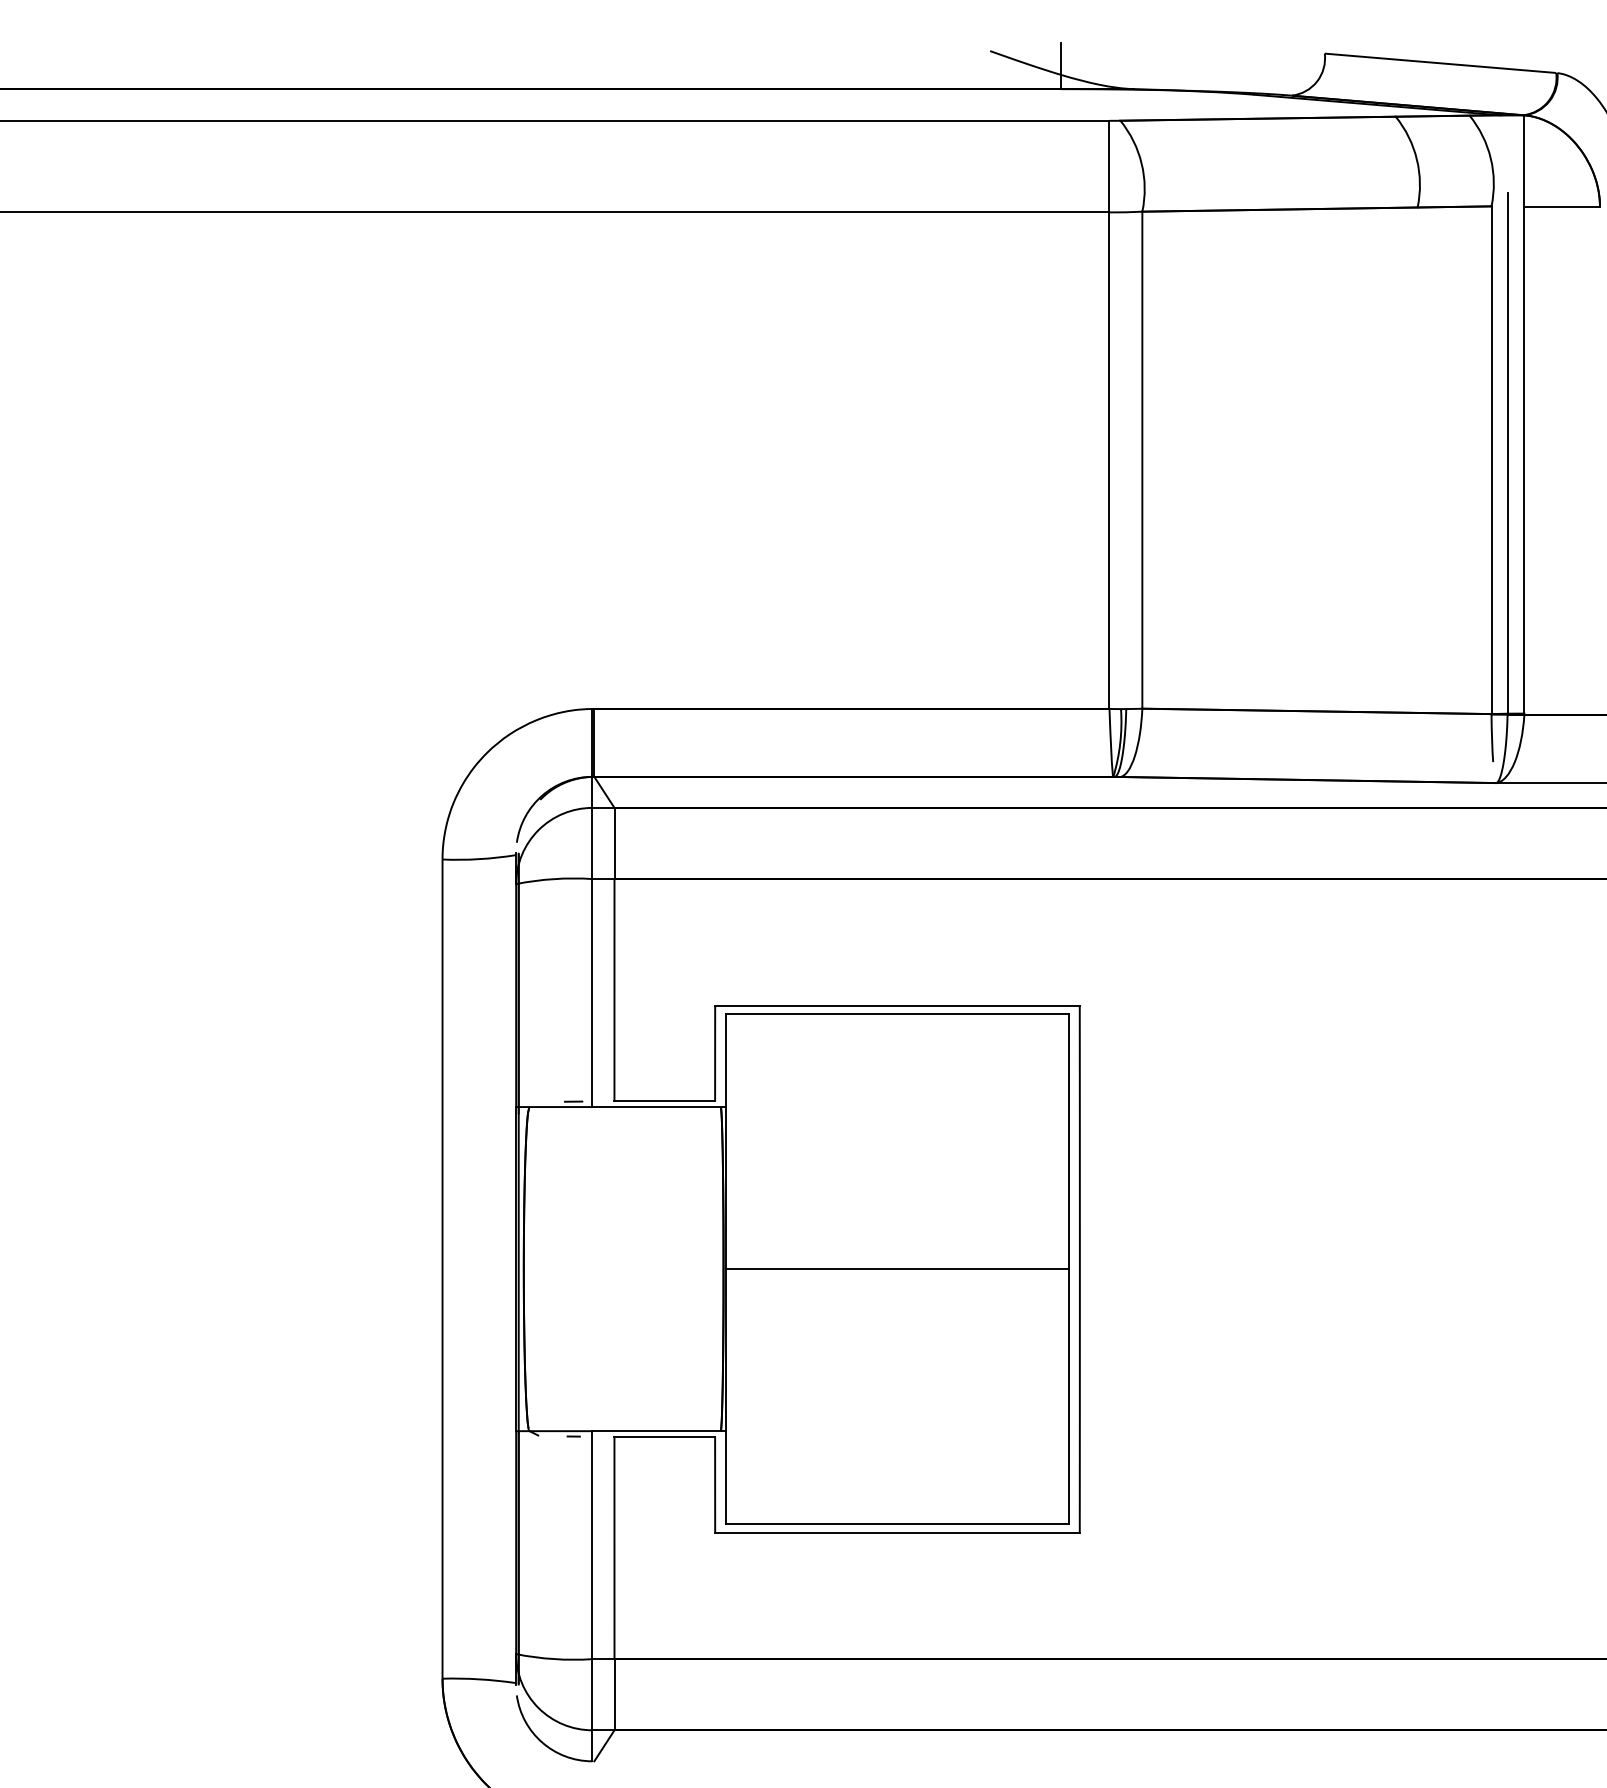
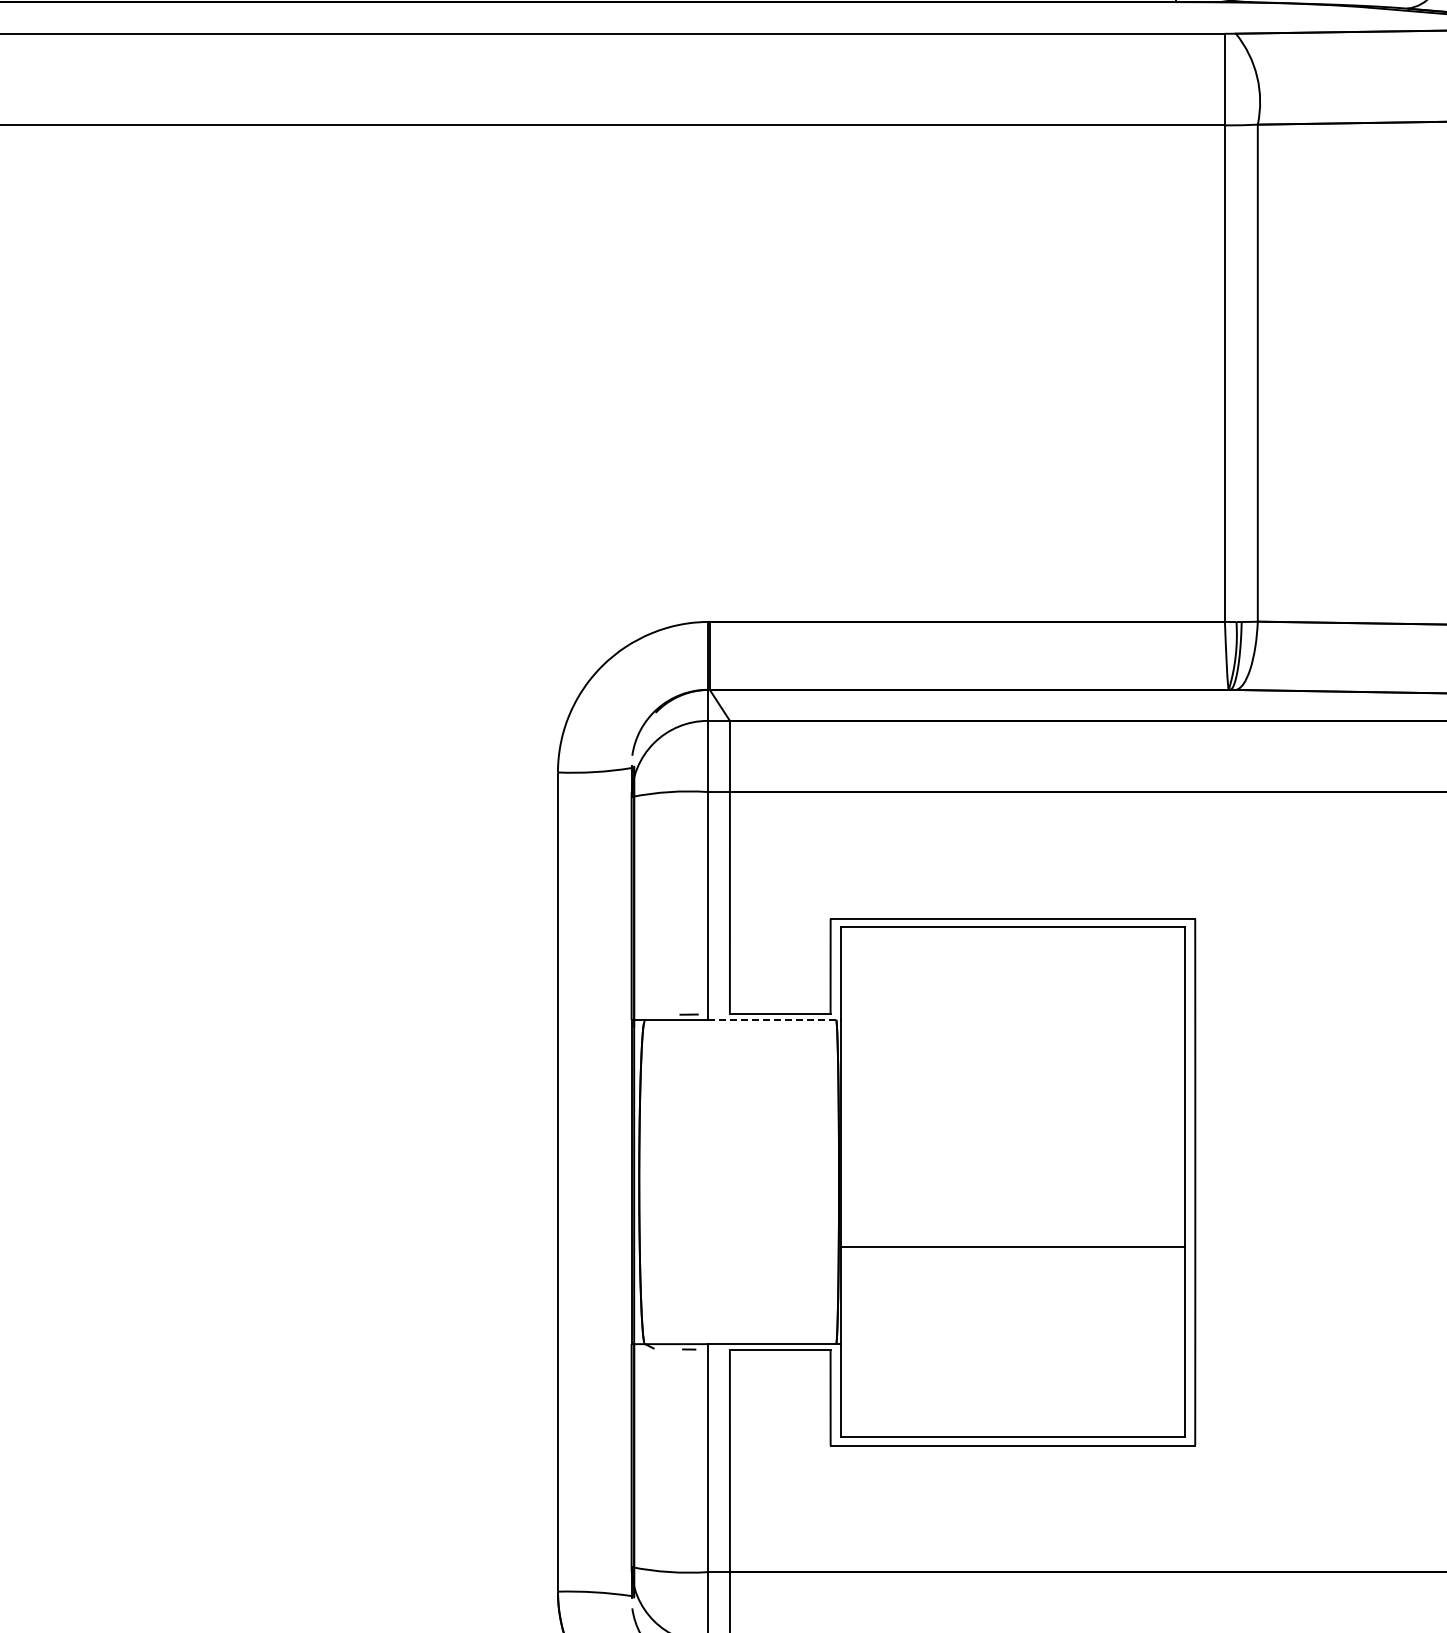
line: (659, 1107) -> (774, 1020), solid -> dashed
line: (897, 1269) -> (1012, 1247), moved

